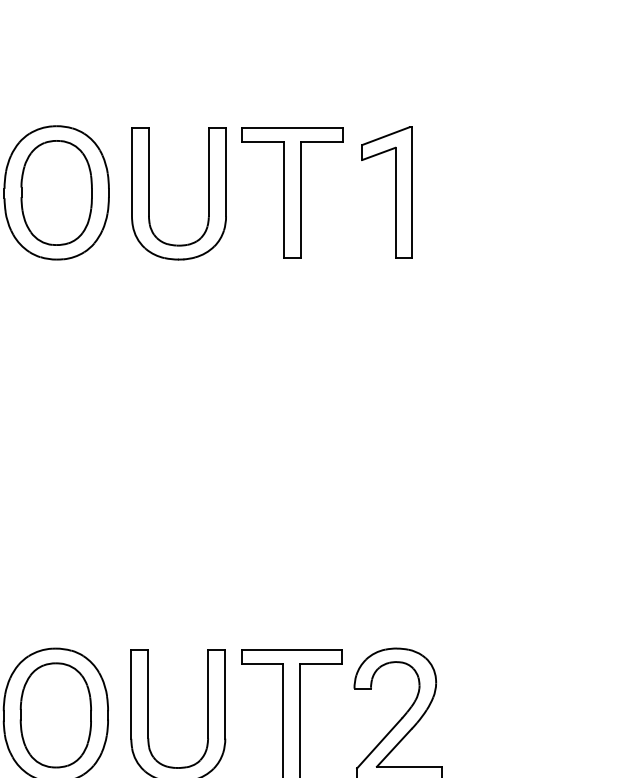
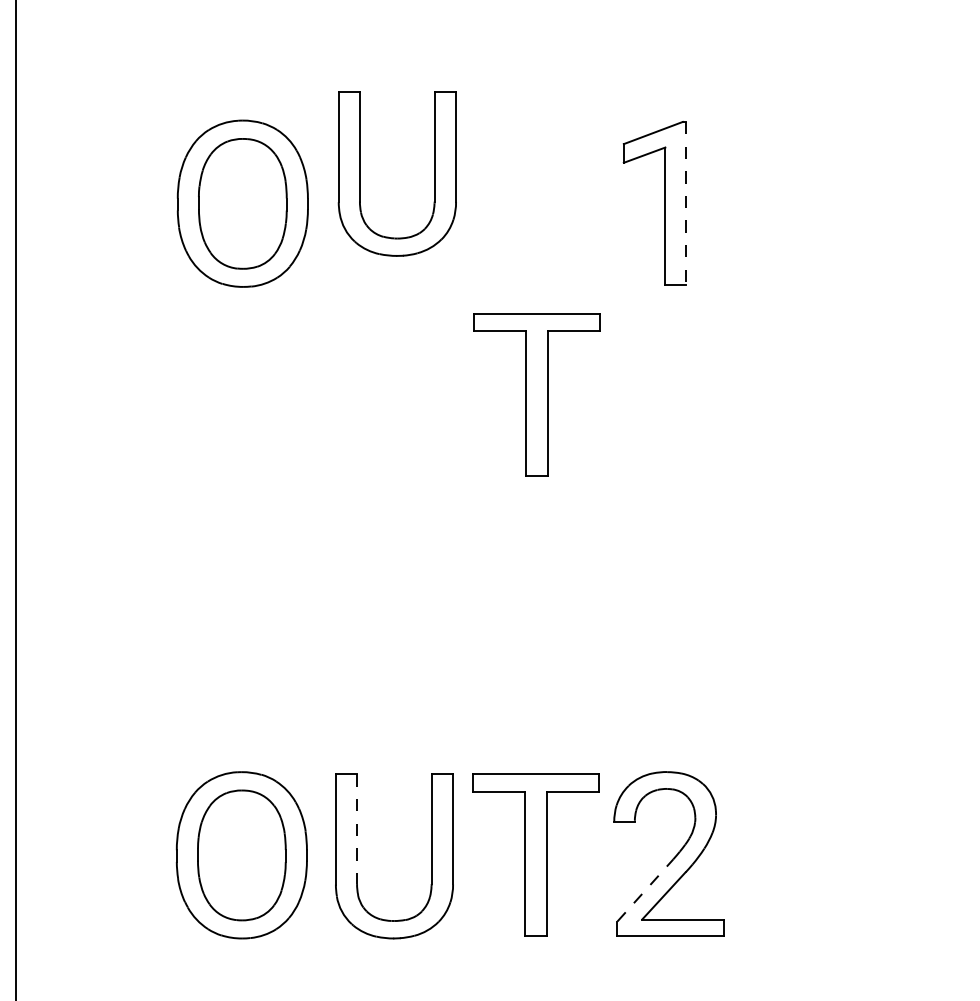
part: (292, 192) -> (536, 394), moved
line: (412, 192) -> (686, 203), solid -> dashed
part: (149, 193) -> (360, 173), moved
line: (147, 694) -> (356, 829), solid -> dashed
line: (379, 743) -> (645, 890), solid -> dashed

